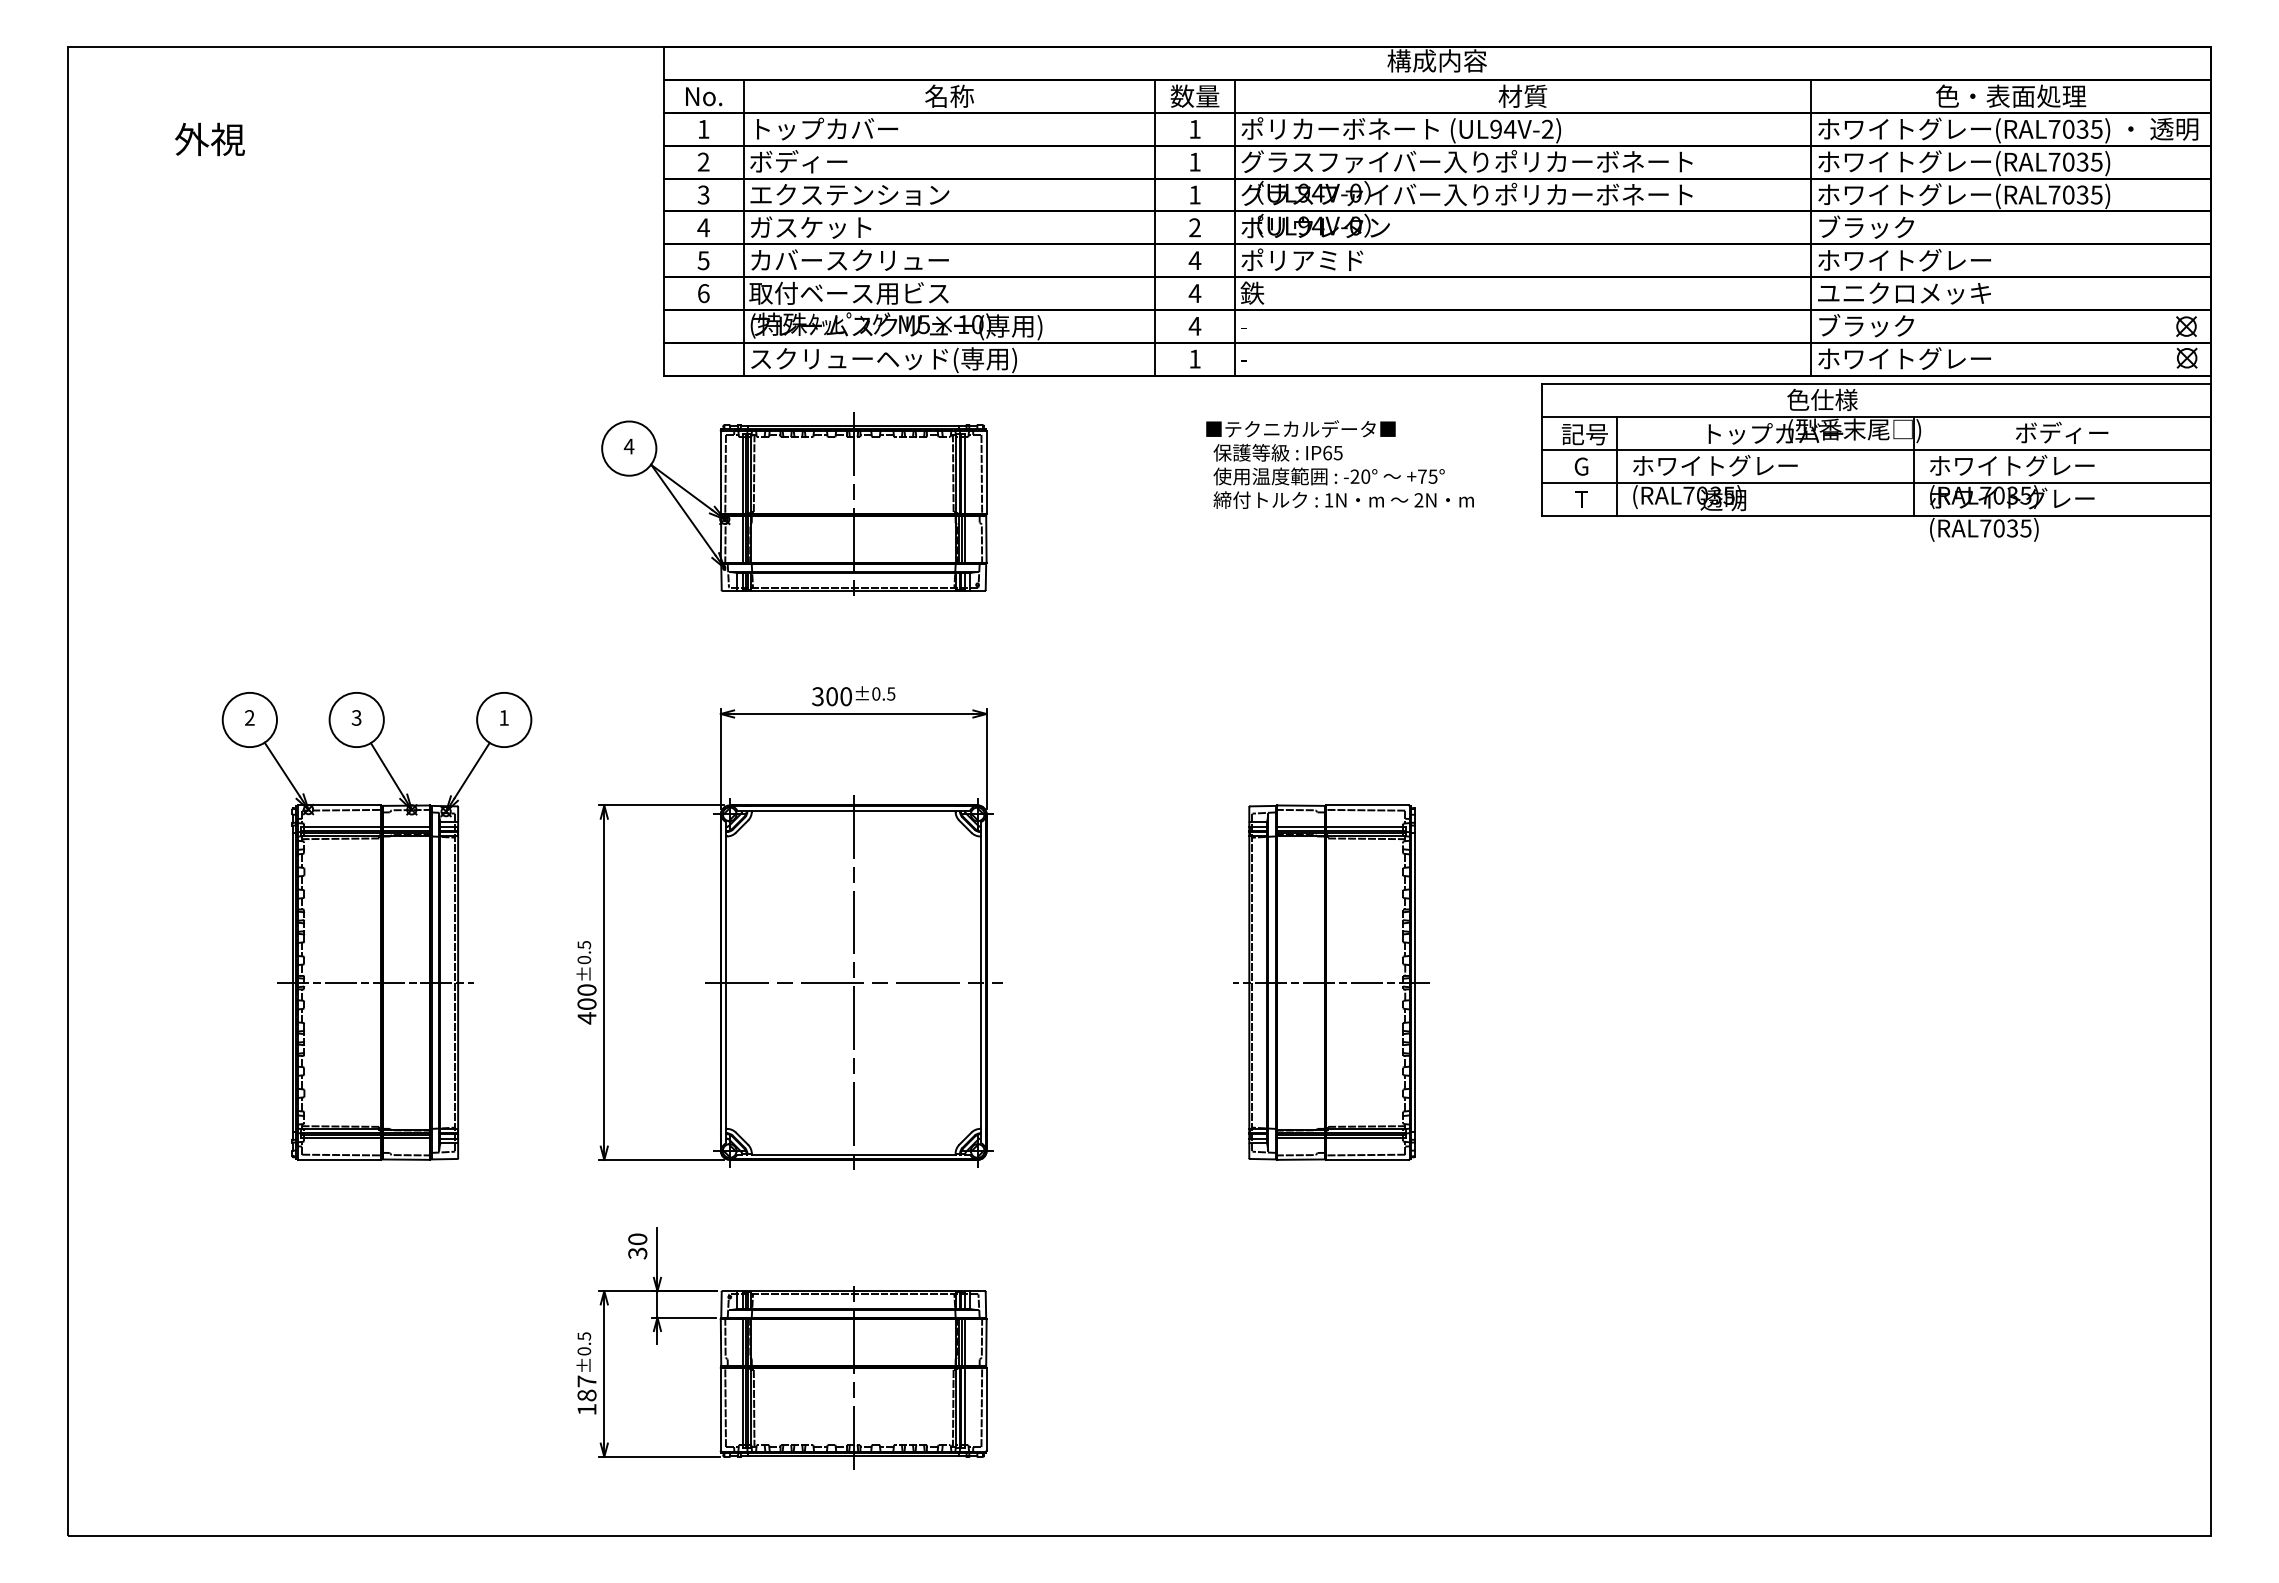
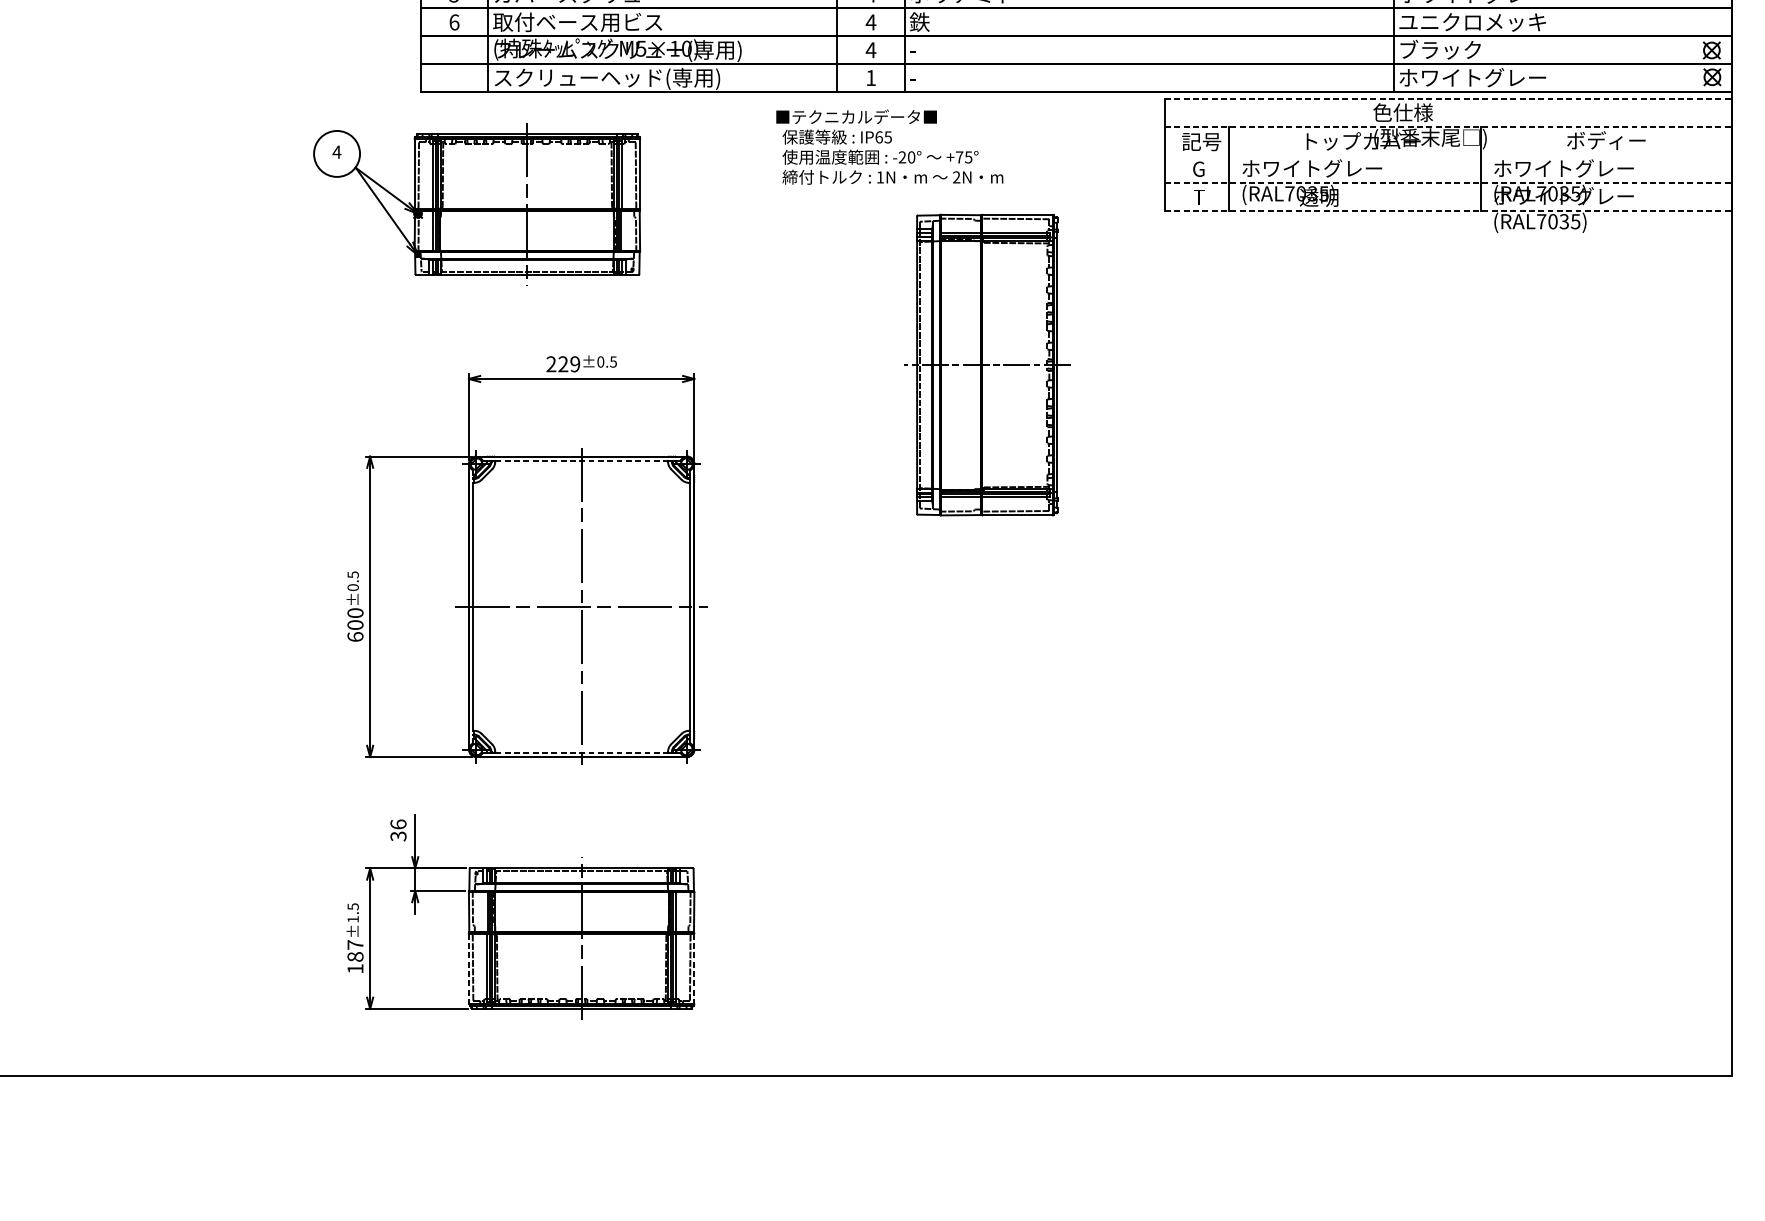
line: (1876, 384) -> (1448, 99), solid -> dashed
line: (1876, 417) -> (1448, 127), solid -> dashed
line: (1875, 450) -> (1448, 155), removed
text: (1339, 464) -> (889, 147), moved
line: (1876, 482) -> (1448, 182), solid -> dashed
part: (794, 503) -> (477, 200), moved
line: (1876, 515) -> (1448, 210), solid -> dashed
text: (831, 696) -> (562, 364), 300 -> 229
line: (853, 810) -> (581, 460), solid -> dashed
part: (376, 926) -> (176, 559), removed
part: (1331, 982) -> (986, 364), moved
text: (586, 1018) -> (355, 637), 400 -> 600
line: (853, 1154) -> (581, 752), solid -> dashed
text: (637, 1239) -> (398, 824), 30 -> 36
text: (584, 1351) -> (353, 919), ±0.5 -> ±1.5
line: (720, 1410) -> (468, 969), solid -> dashed
line: (986, 1410) -> (694, 969), solid -> dashed

